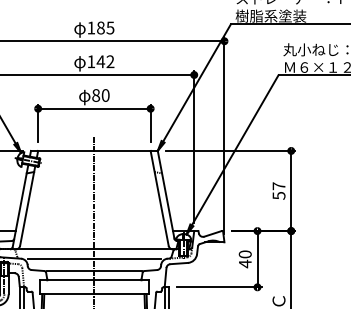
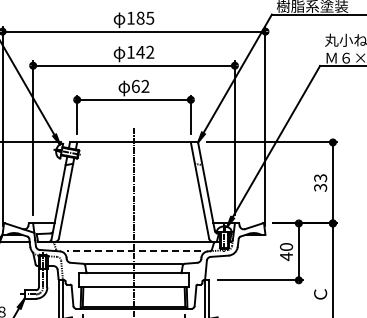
text: (100, 95) -> (140, 86), 80 -> 62
text: (278, 190) -> (320, 182), 57 -> 33
line: (93, 258) -> (133, 251), solid -> dashed

